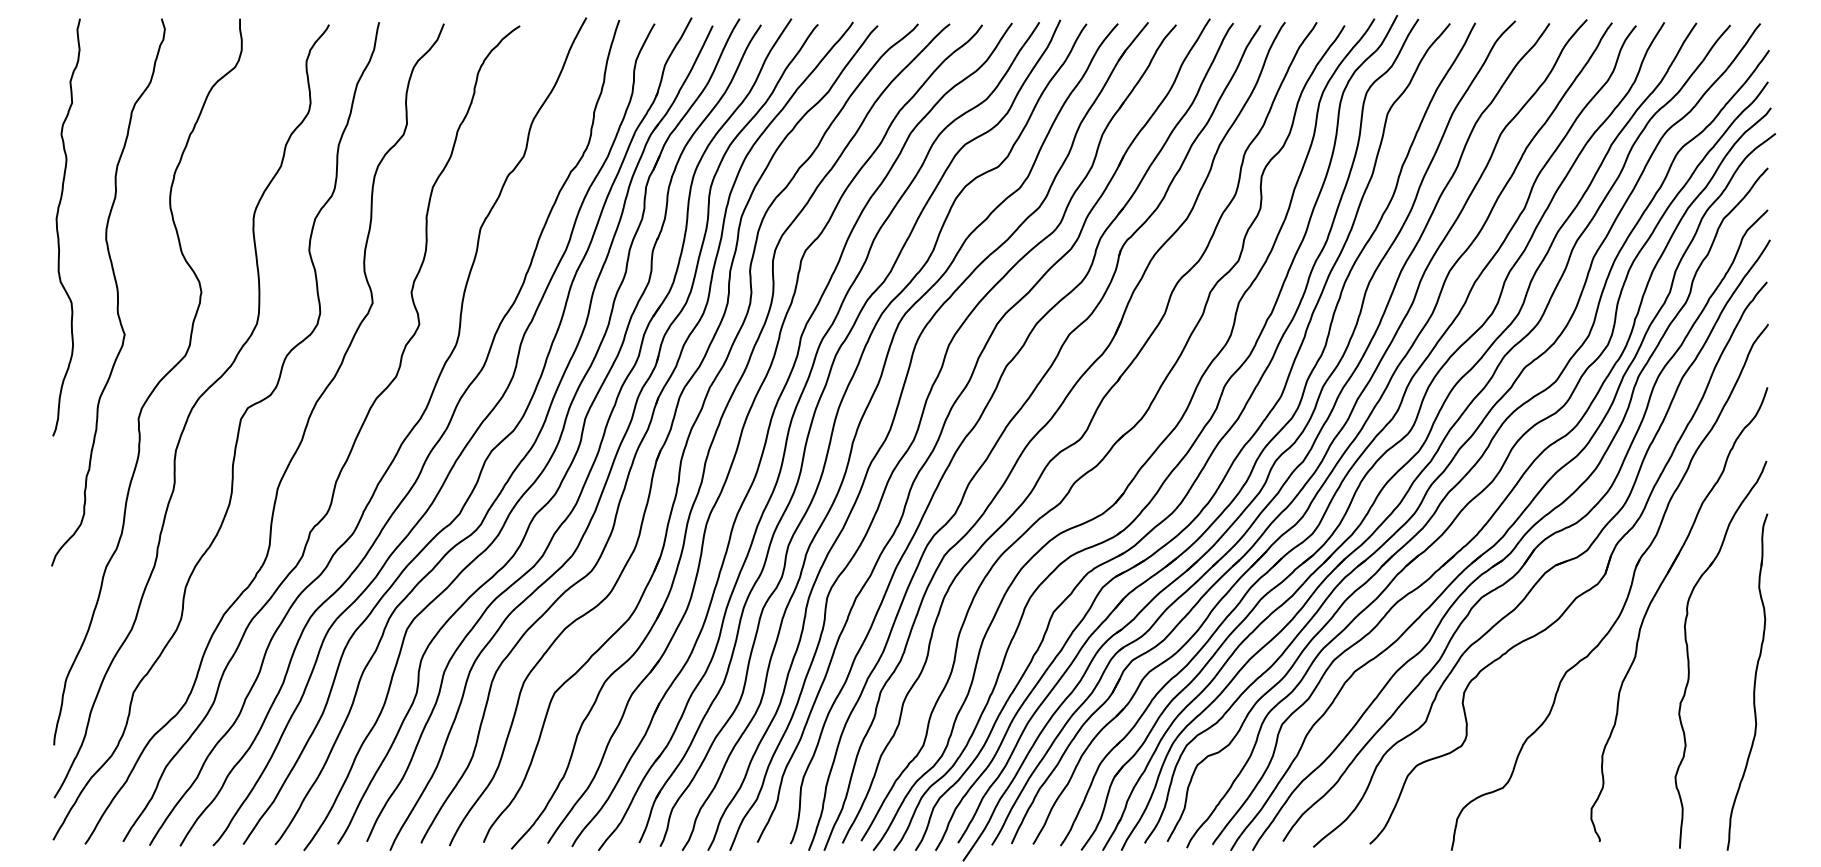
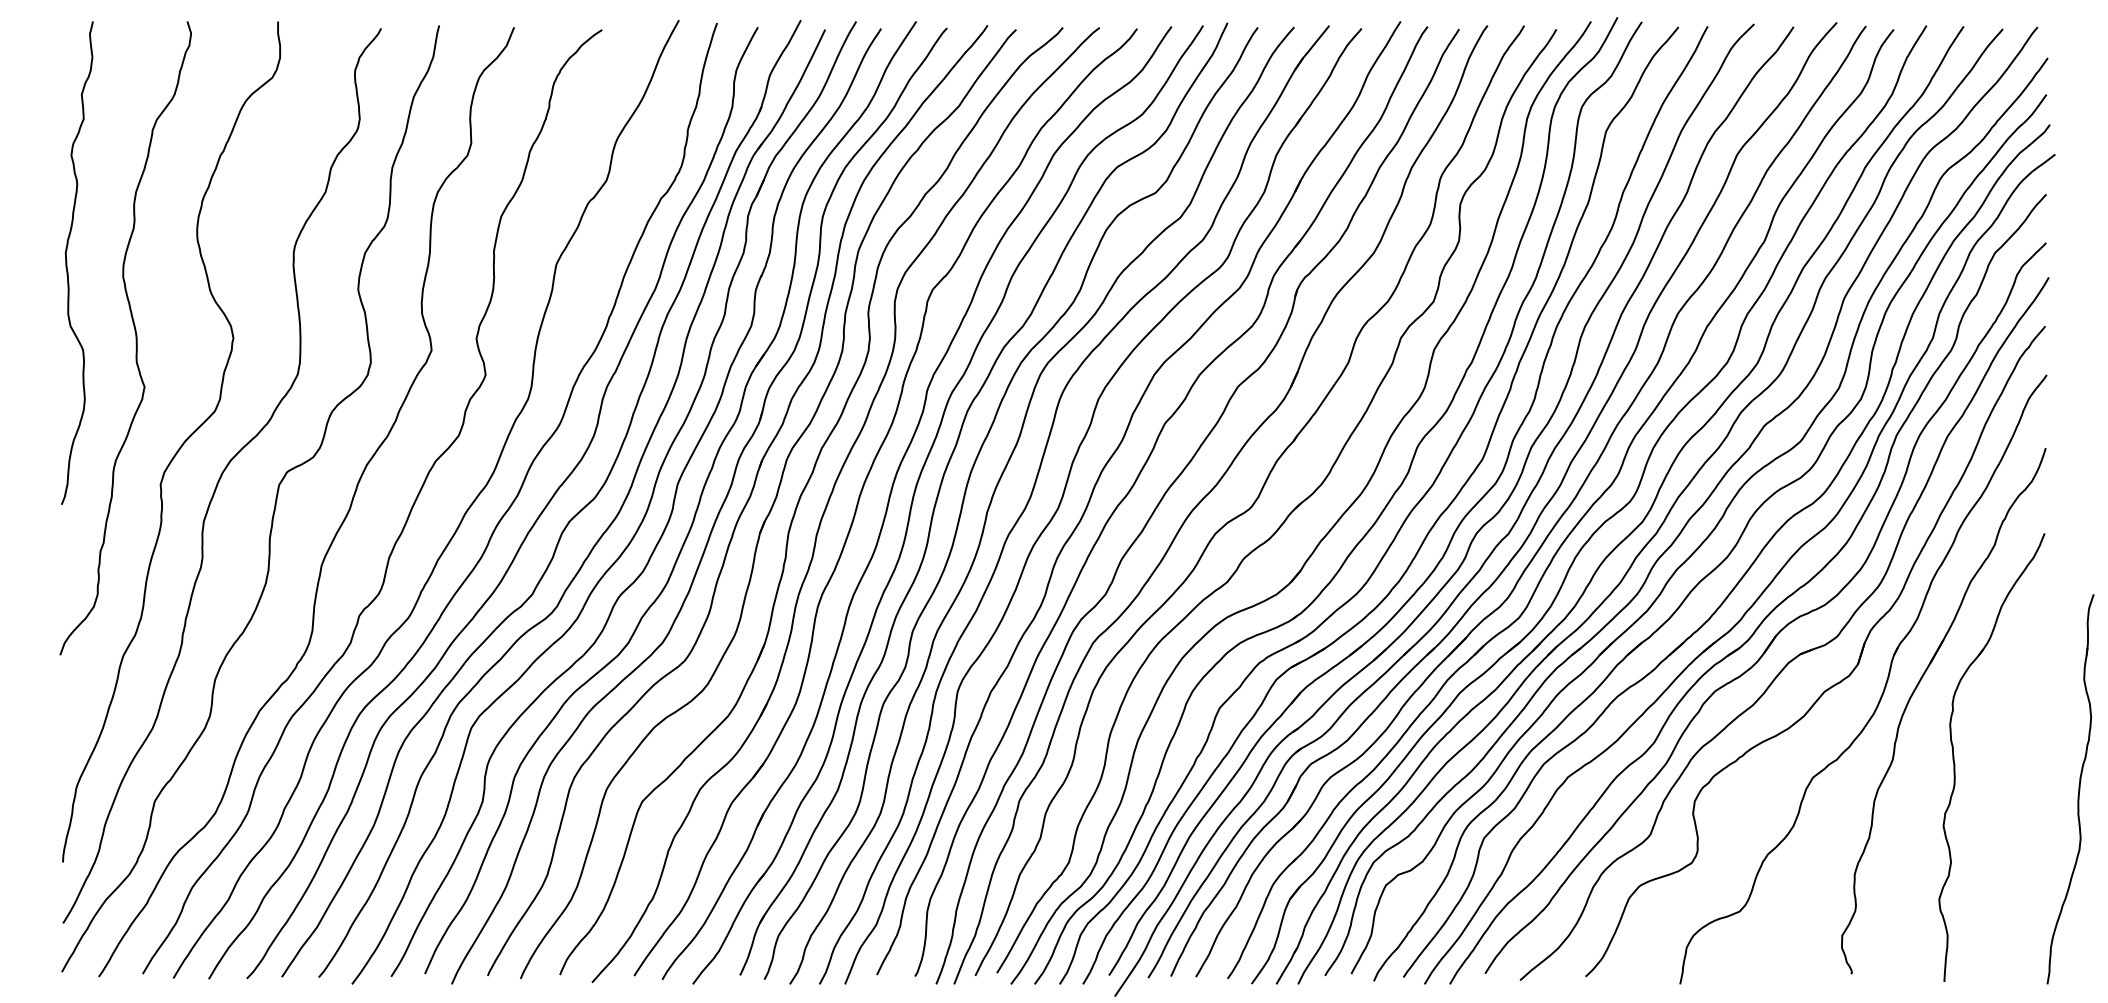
part: (1754, 682) -> (2078, 789), moved

